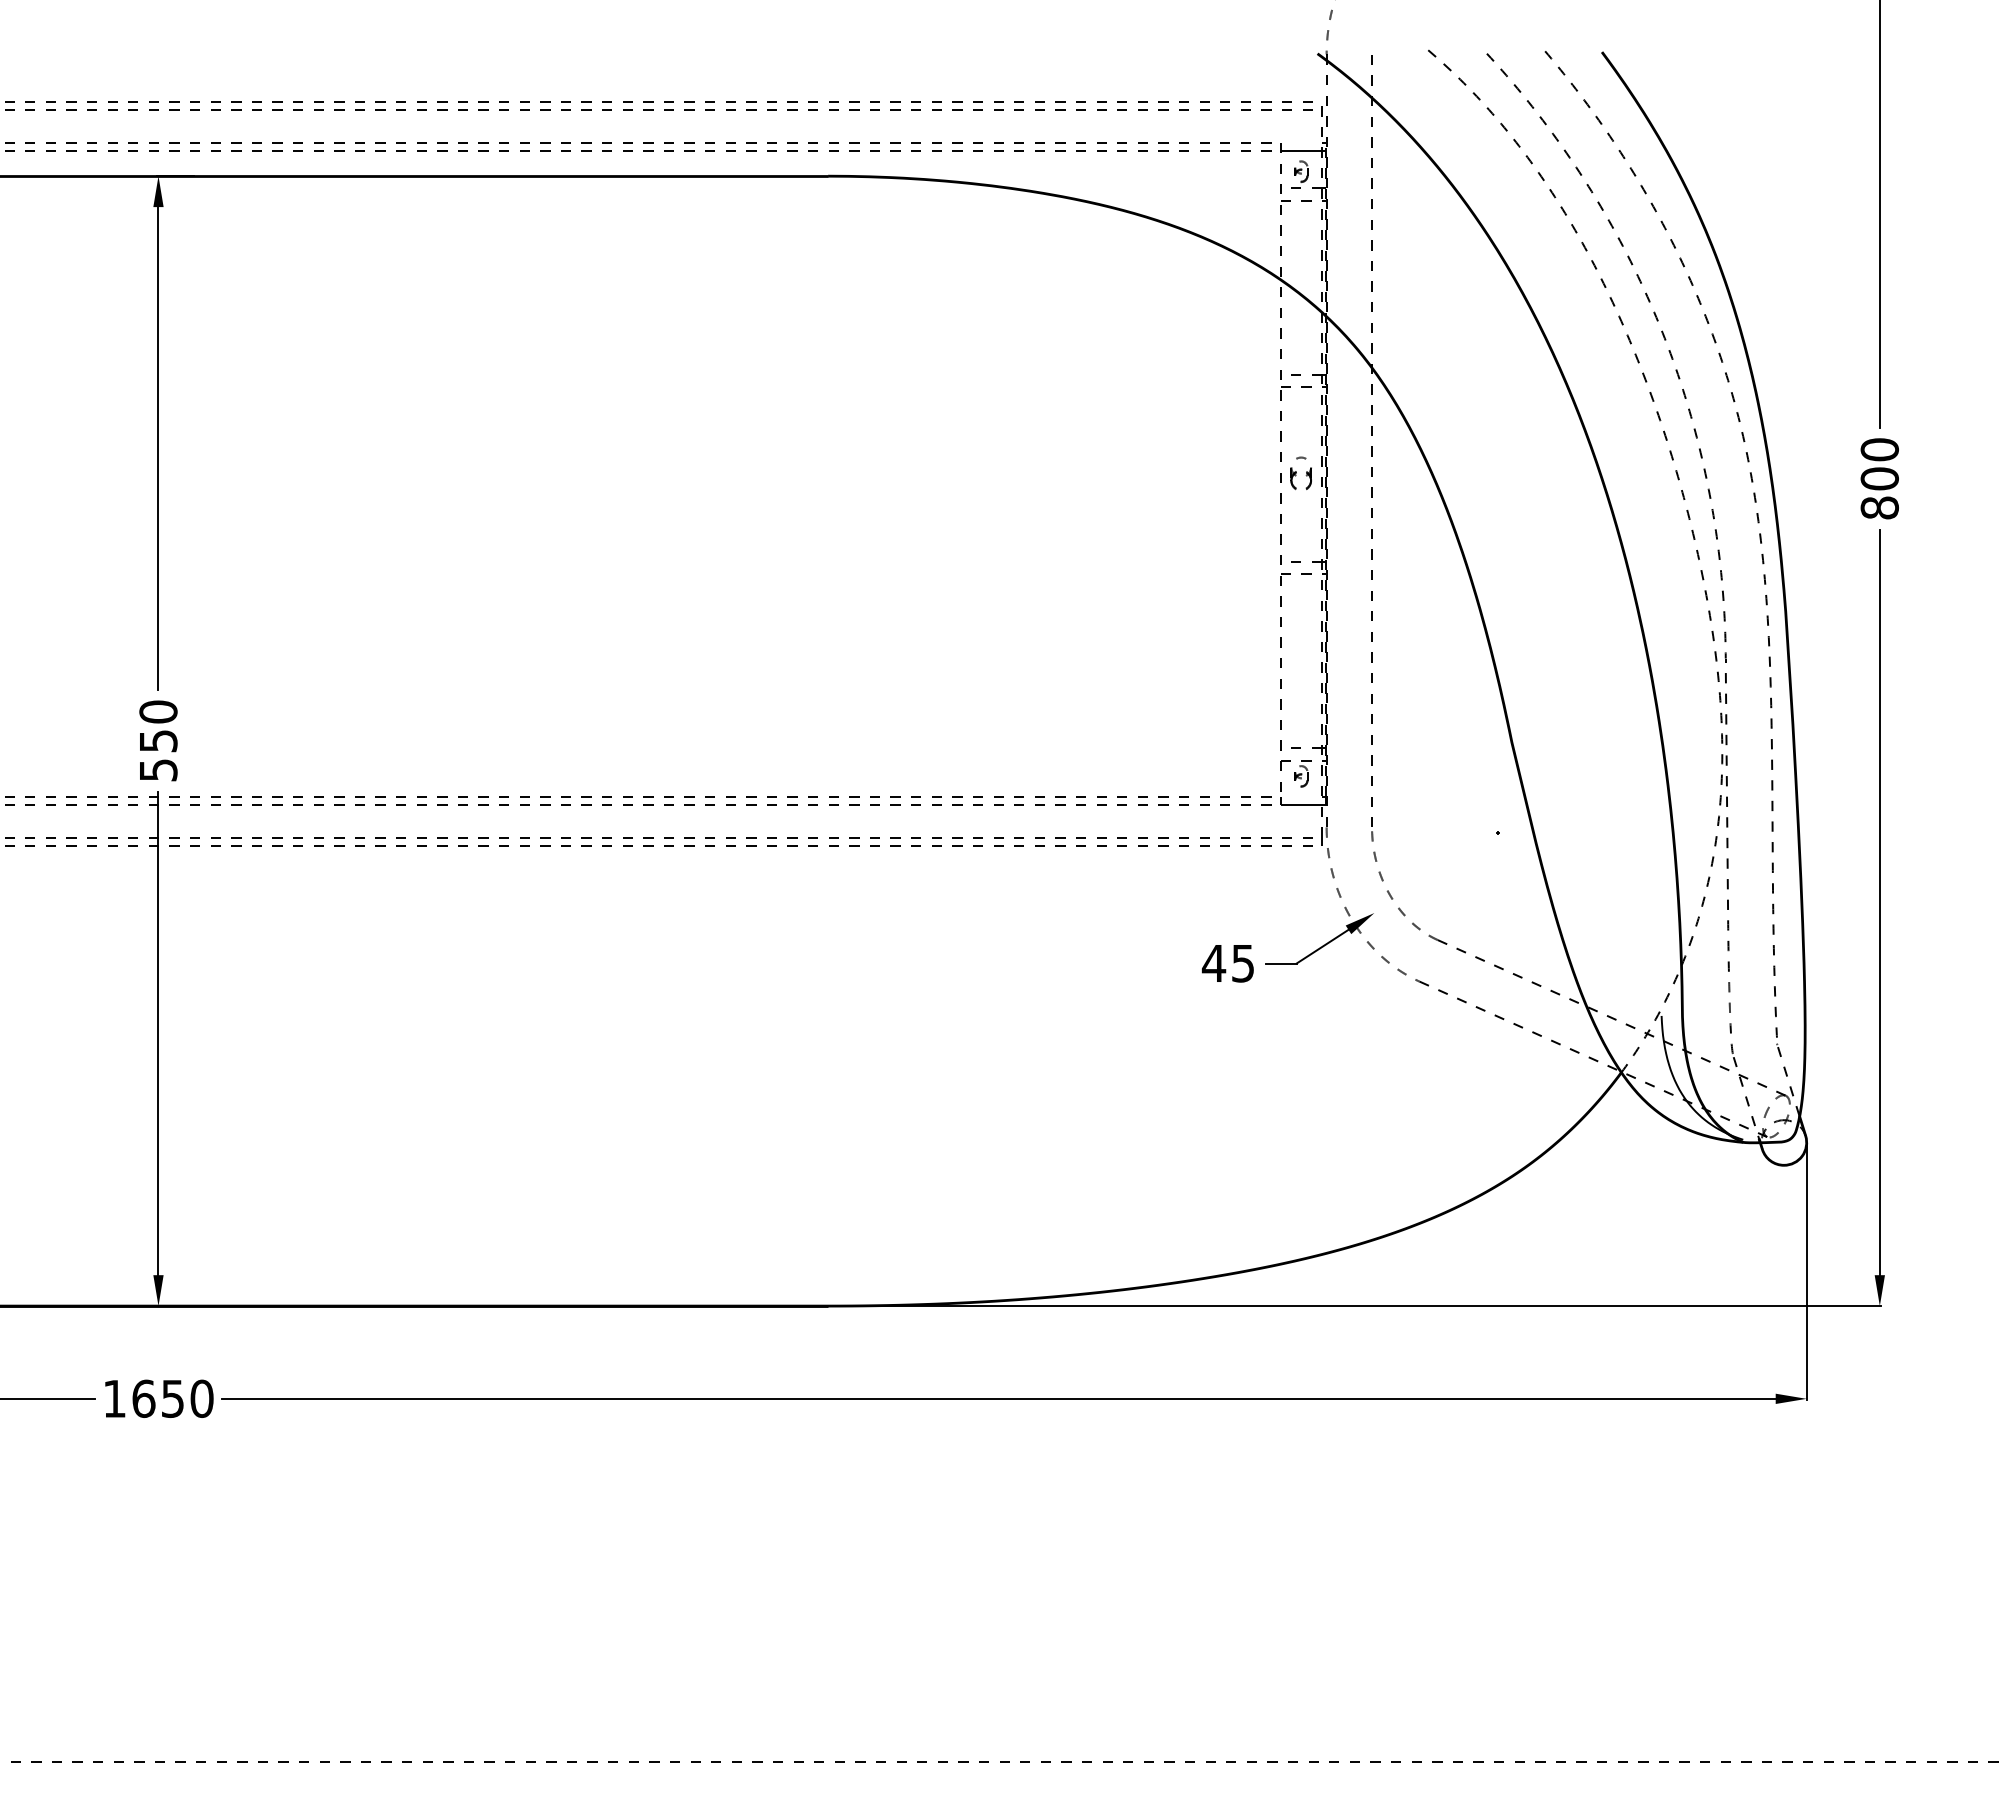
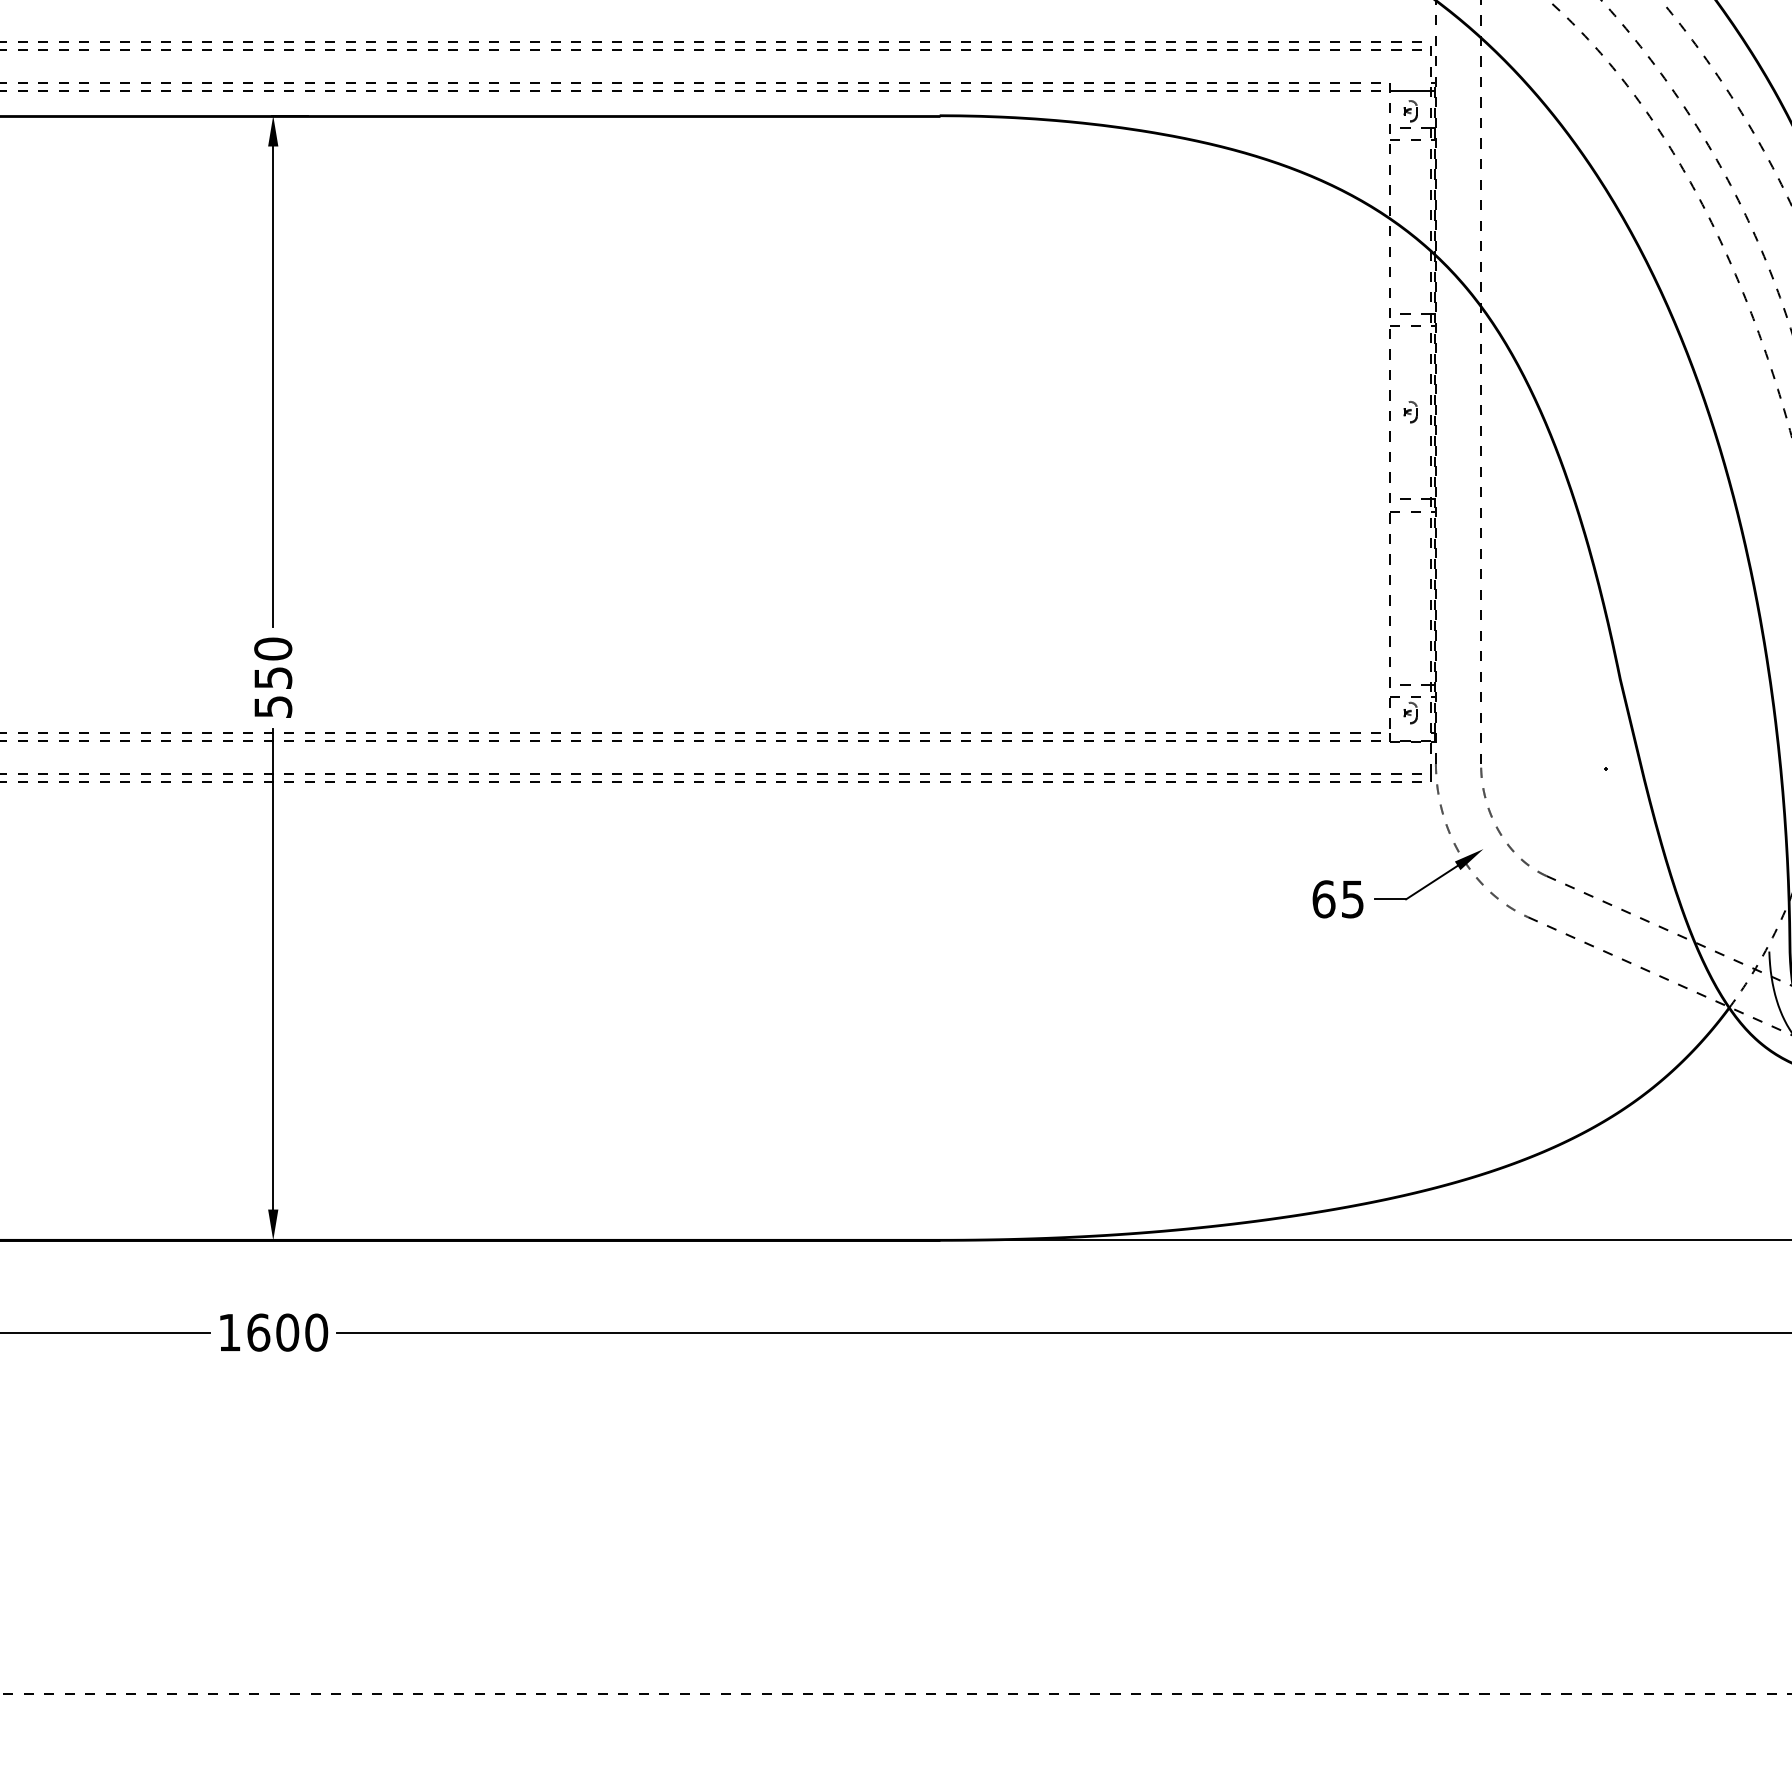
part: (1301, 473) -> (1410, 411), size x0.62
text: (1213, 963) -> (1323, 899), 45 -> 65
text: (172, 1398) -> (287, 1332), 1650 -> 1600

